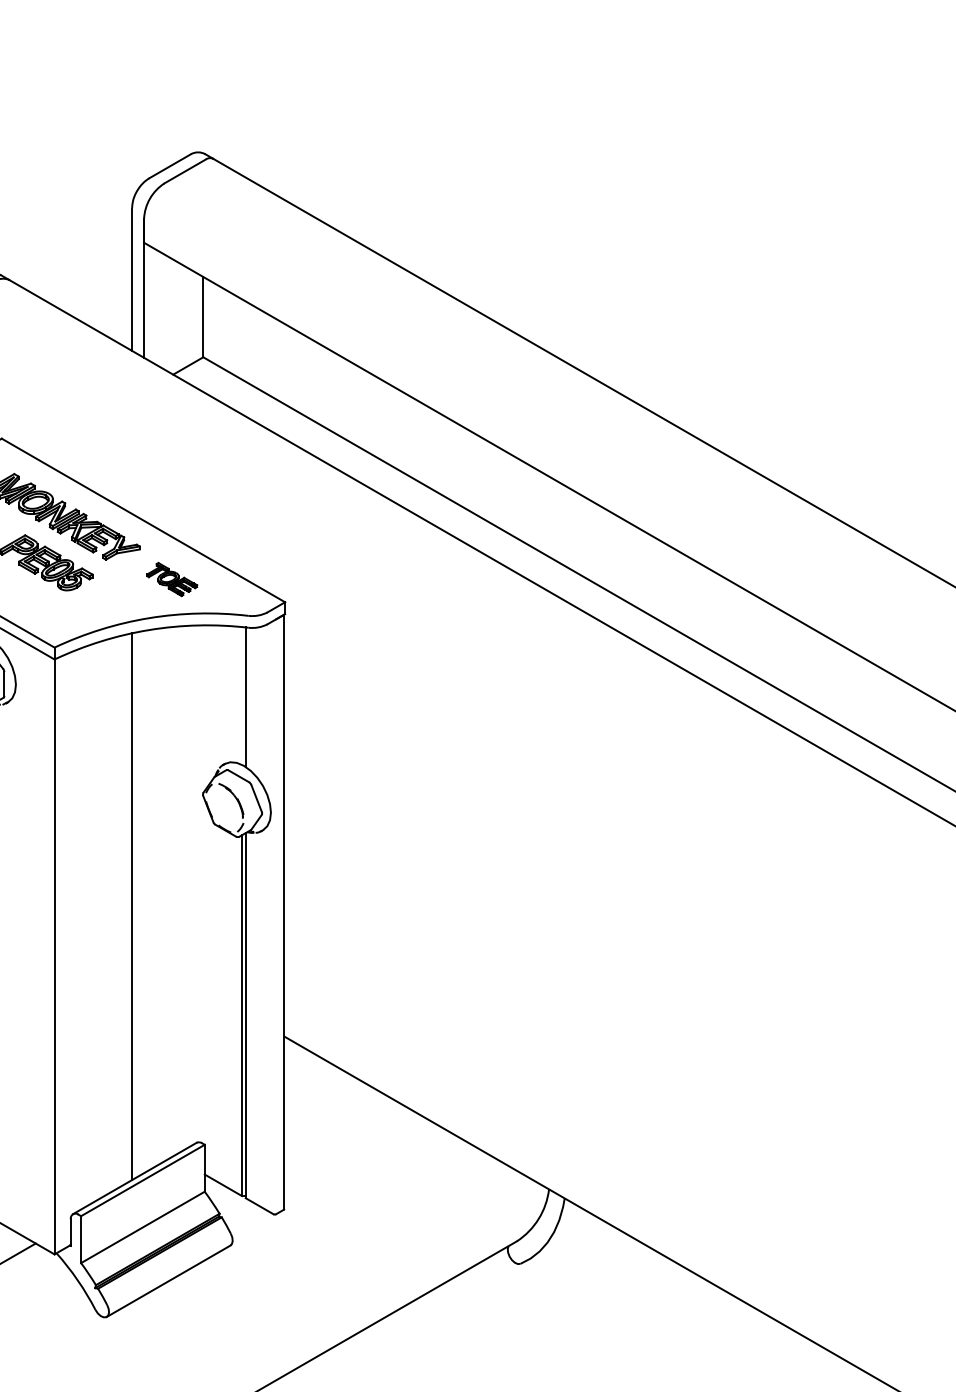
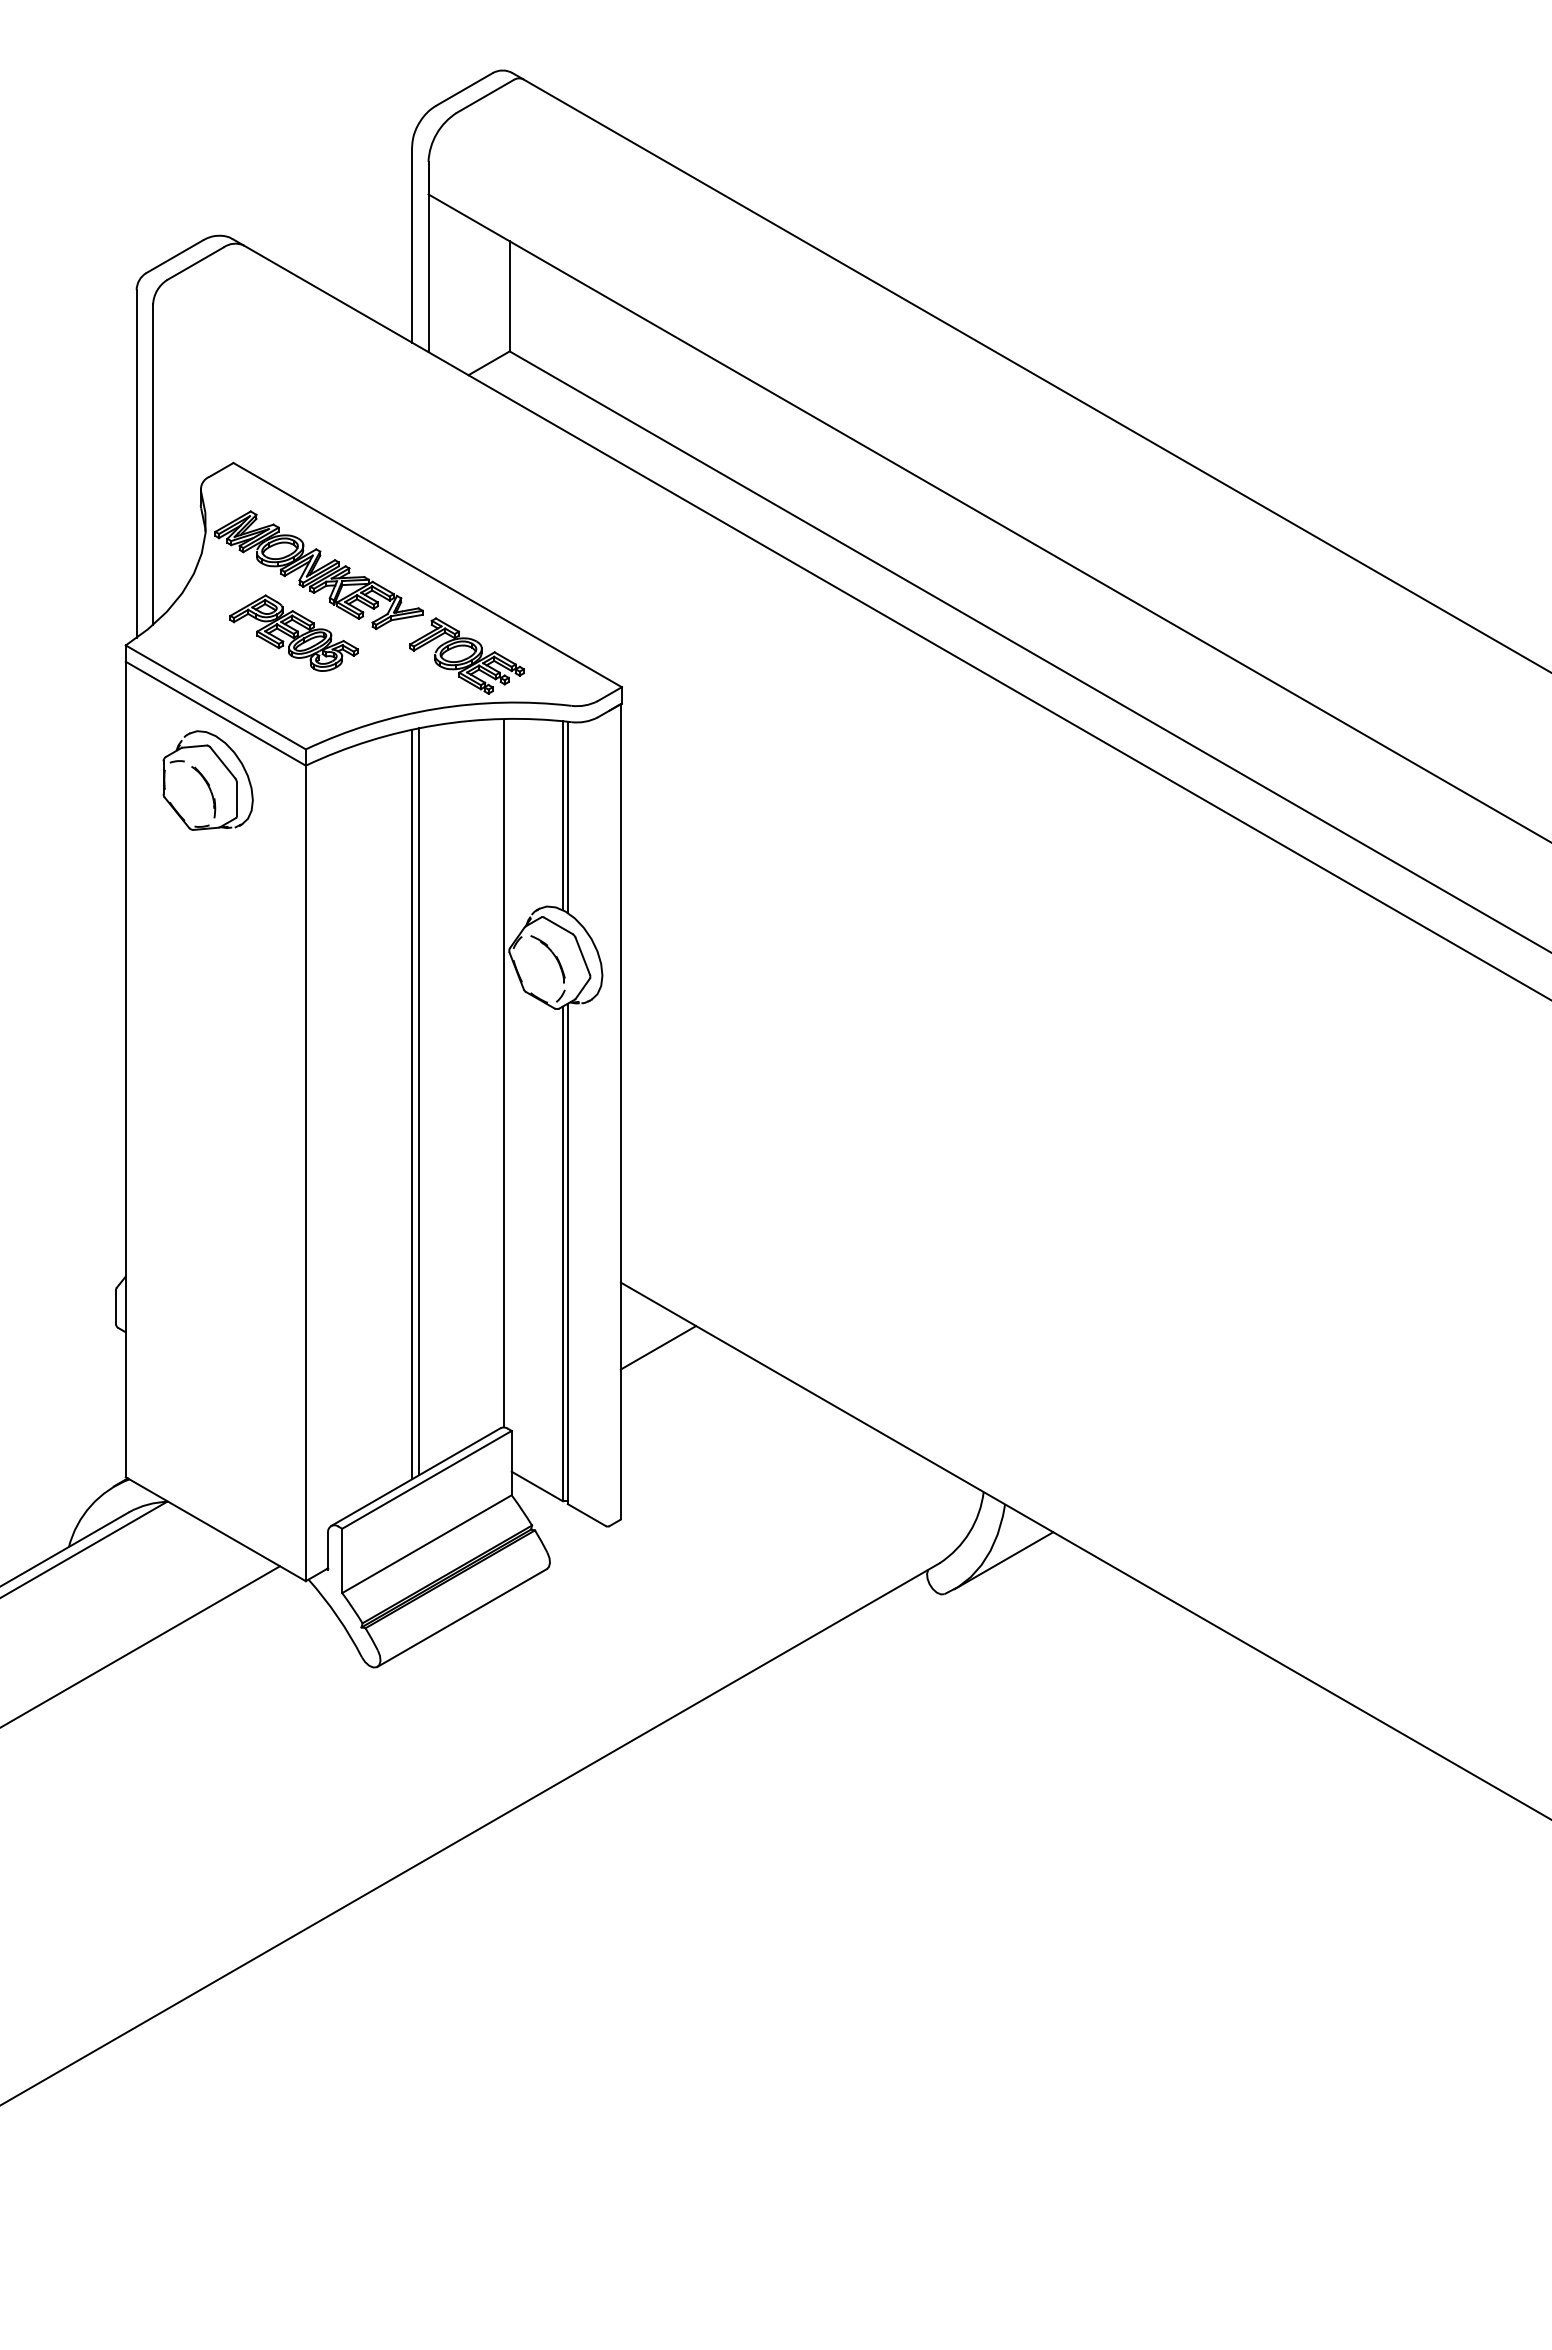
part: (171, 579) -> (466, 655), size x1.67
line: (241, 695) -> (562, 815), added
line: (198, 884) -> (503, 1073), added
line: (136, 904) -> (418, 1101), added
line: (311, 1083) -> (658, 1347), added
line: (563, 1239) -> (1003, 1560), added

